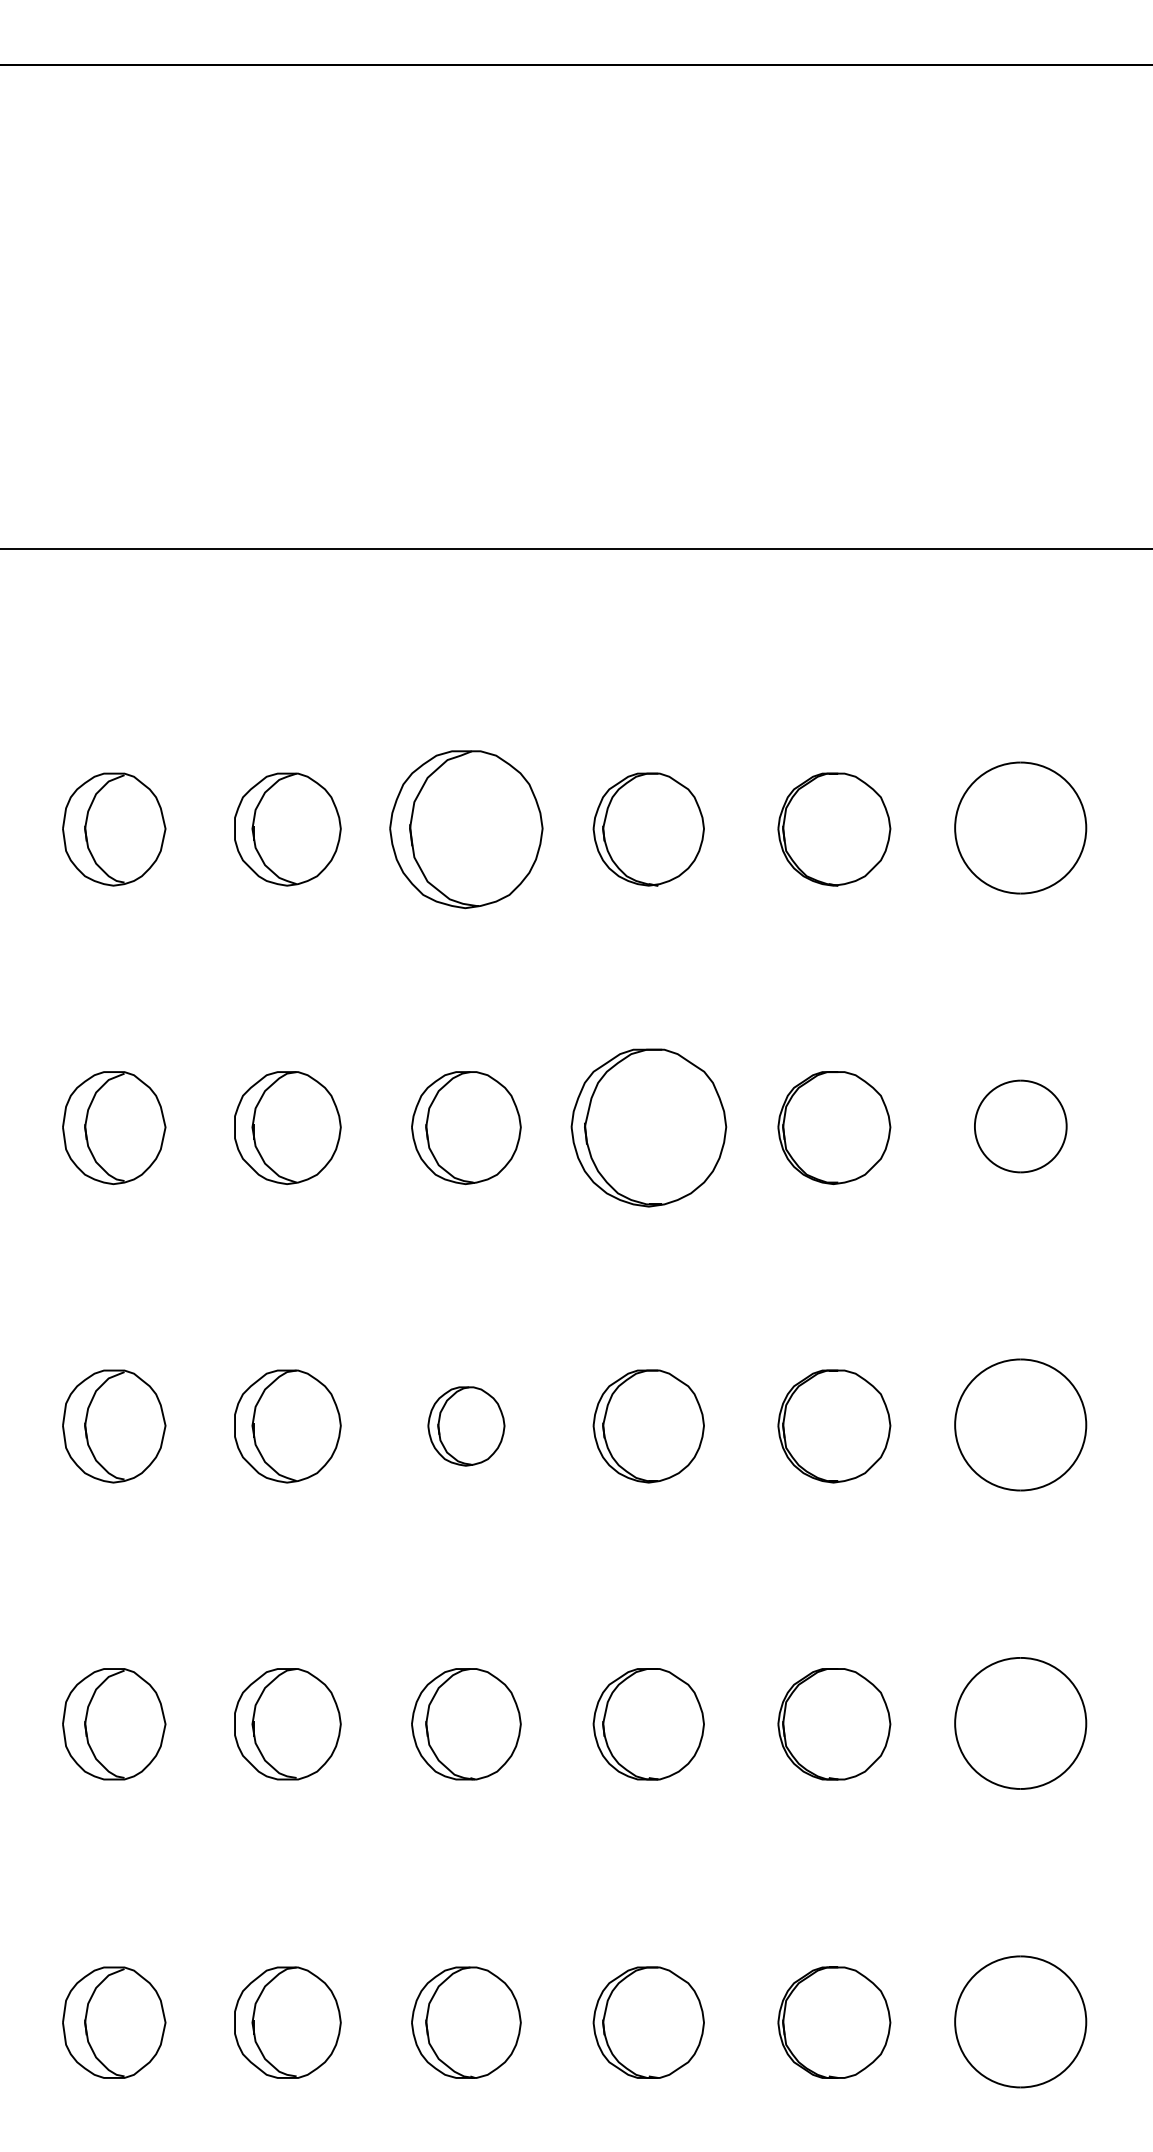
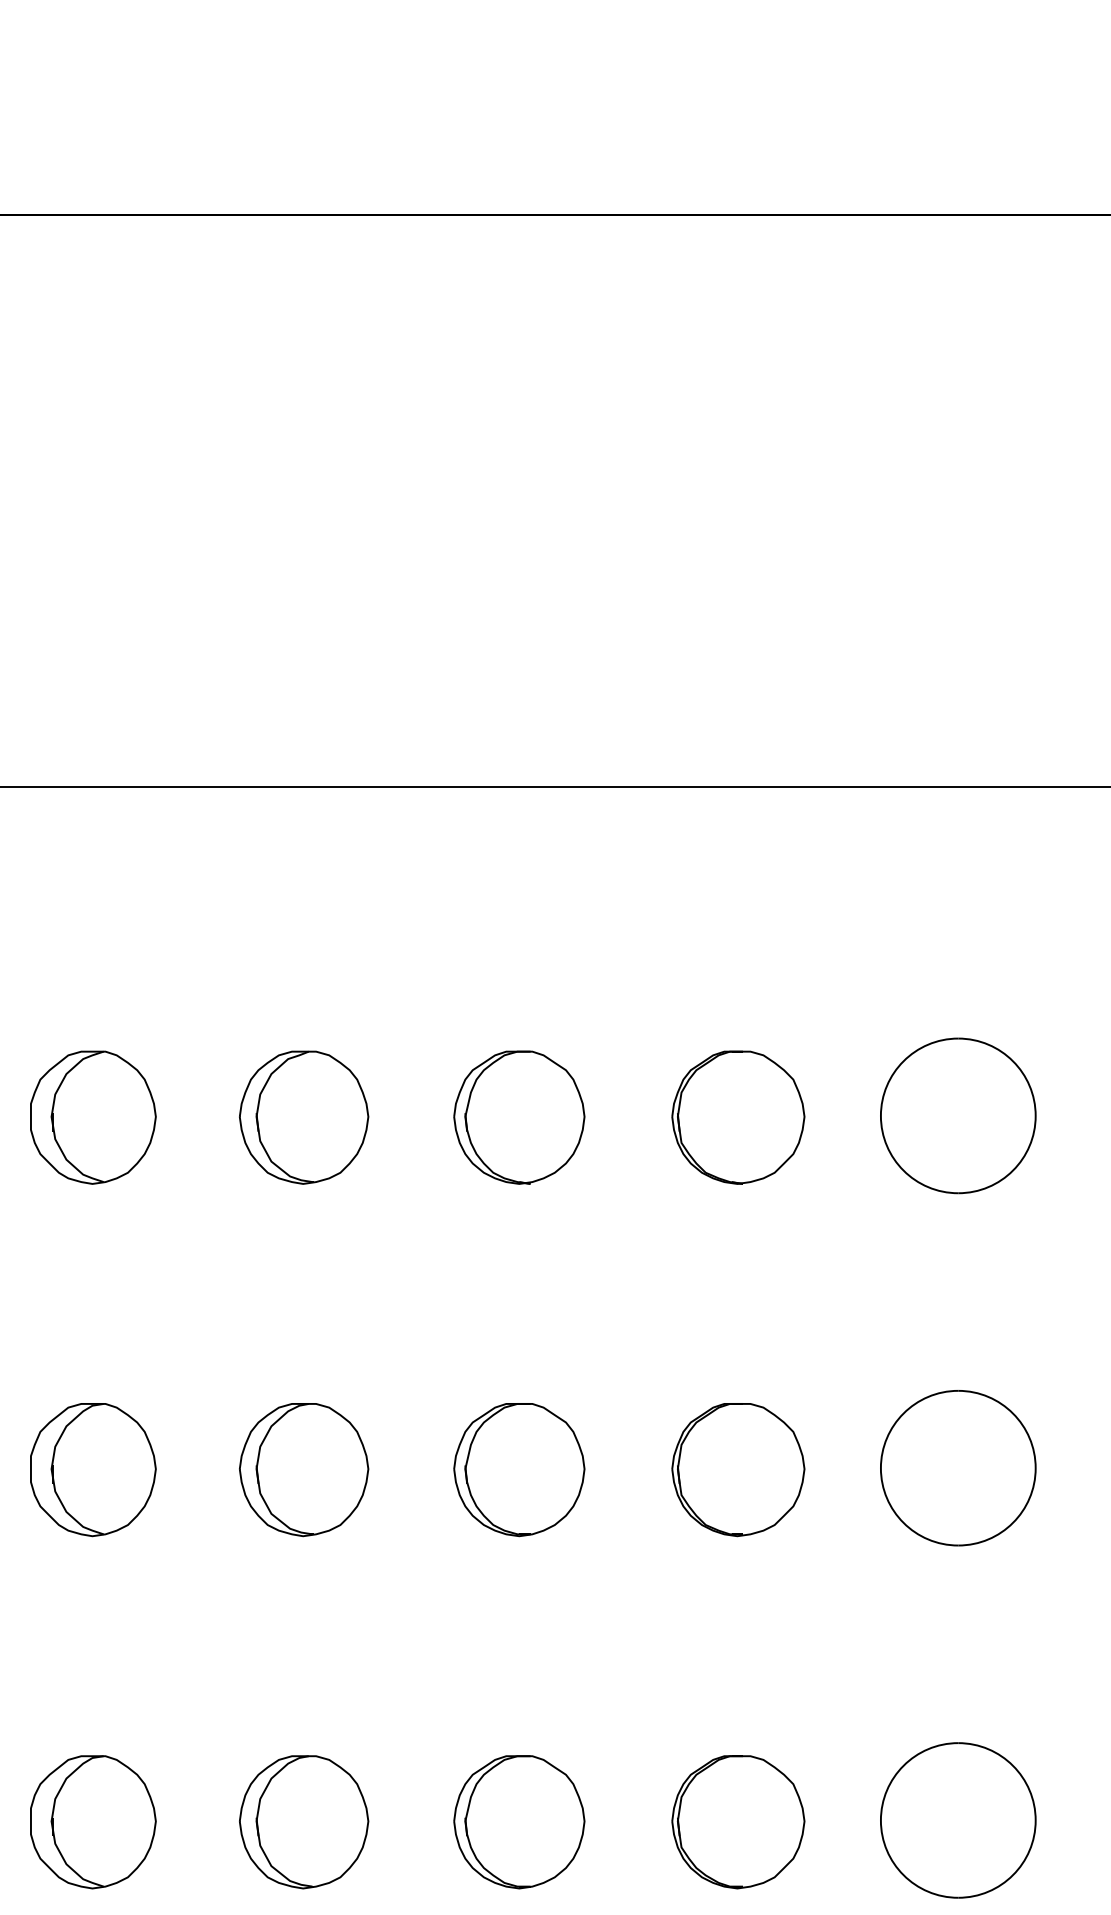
part: (466, 829) -> (304, 1117), size x0.71
part: (1020, 1126) -> (958, 1468), size x1.43
part: (648, 1127) -> (519, 1469), size x0.71
part: (466, 1426) -> (304, 1822), size x1.43

